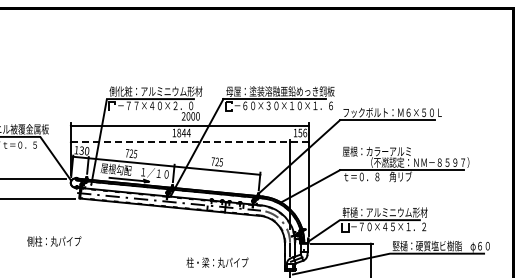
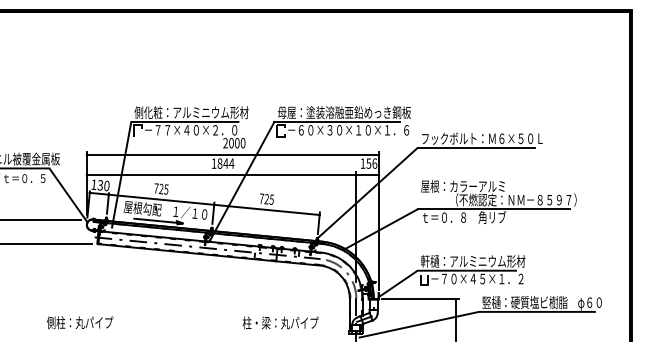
line: (189, 142) -> (232, 175), dashed -> solid
text: (54, 241) -> (80, 322), moved
text: (217, 262) -> (280, 322), moved

